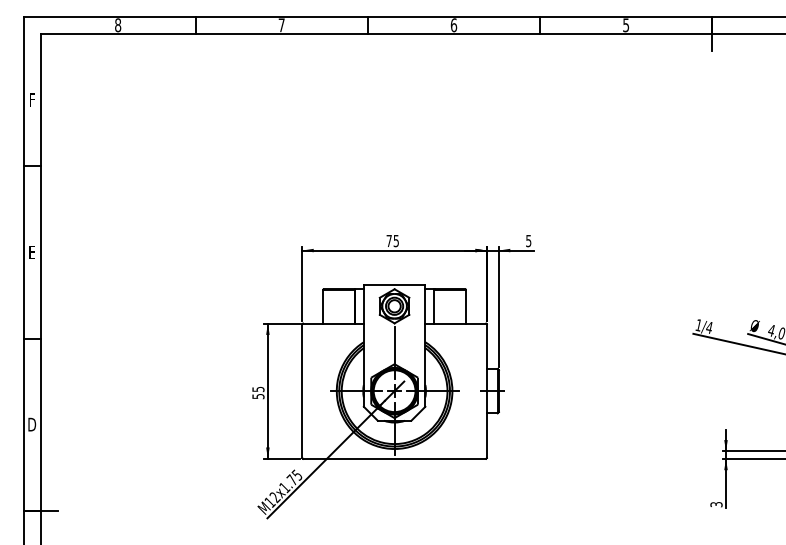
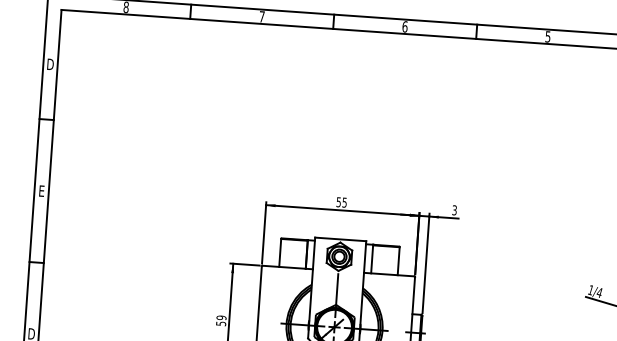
text: (32, 99) -> (50, 64), F -> D
text: (528, 240) -> (454, 209), 5 -> 3
text: (388, 241) -> (338, 202), 75 -> 55
text: (258, 389) -> (221, 317), 55 -> 59

